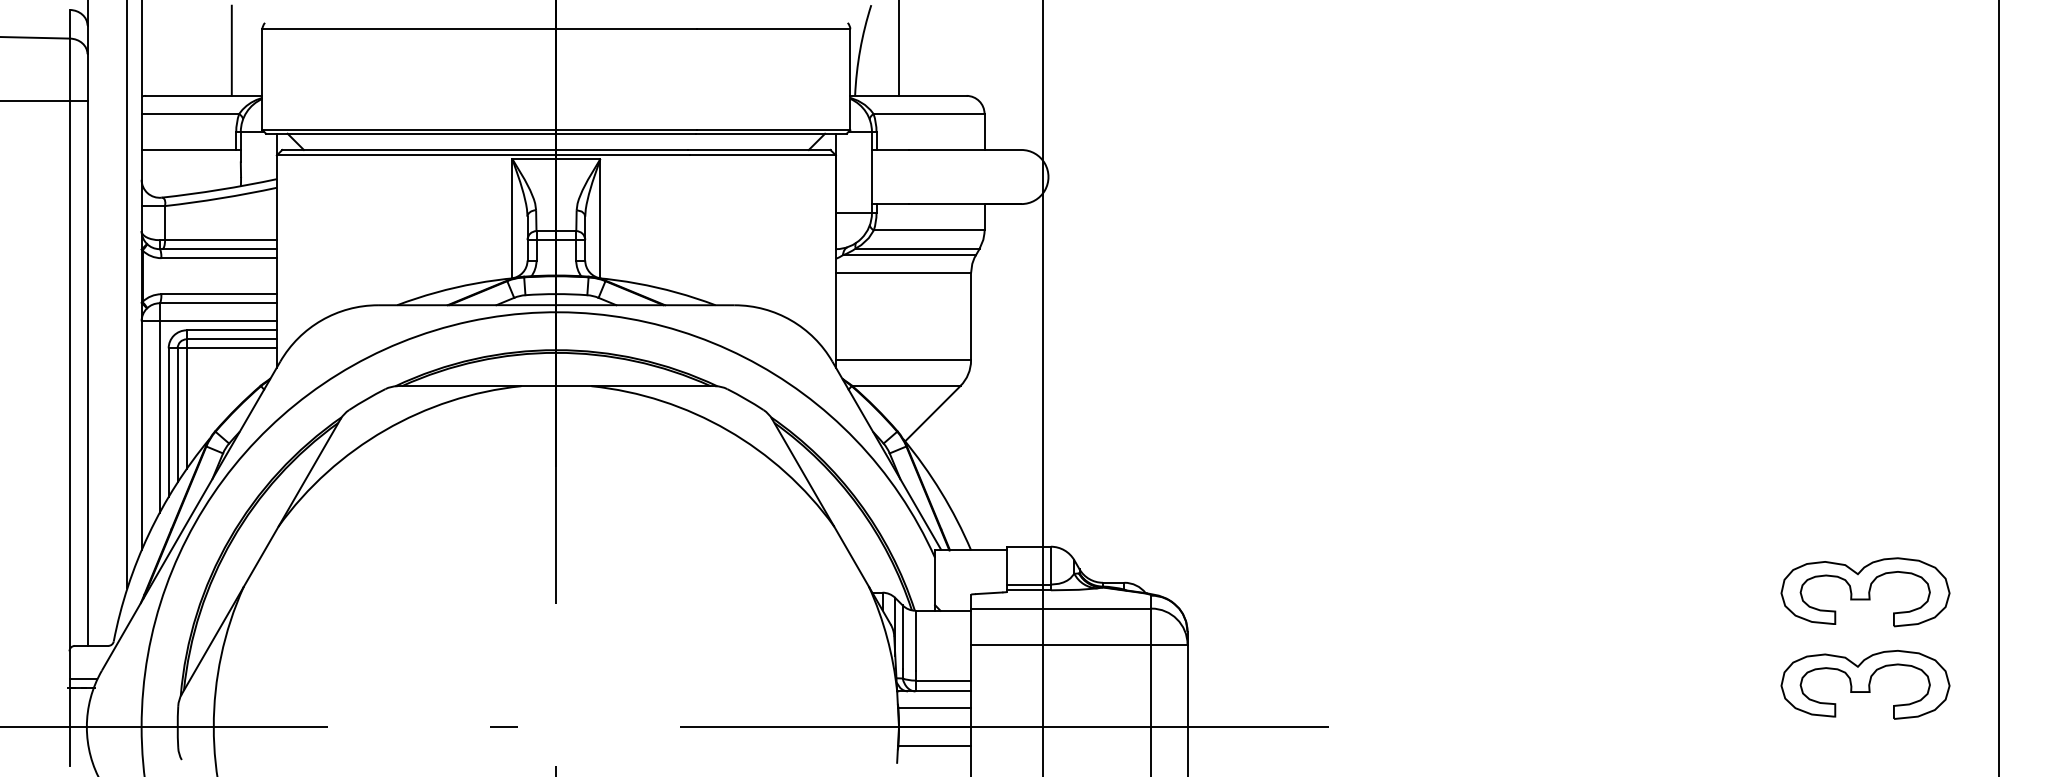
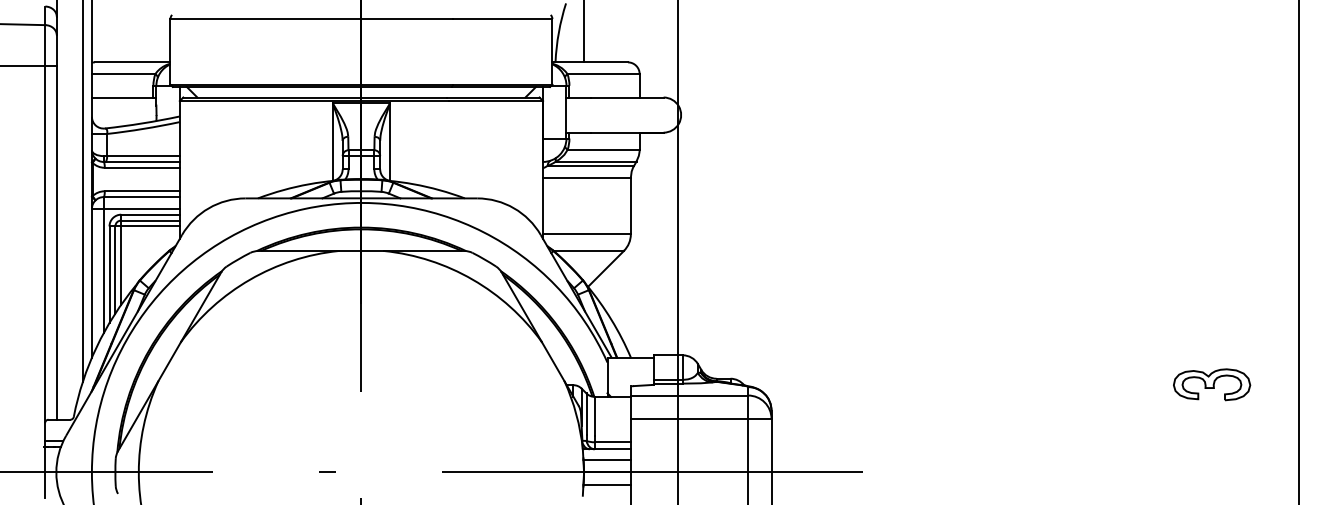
line: (231, 49) -> (150, 32), removed
part: (1864, 591) -> (1211, 384), size x0.7
part: (1864, 683) -> (1211, 444), removed

